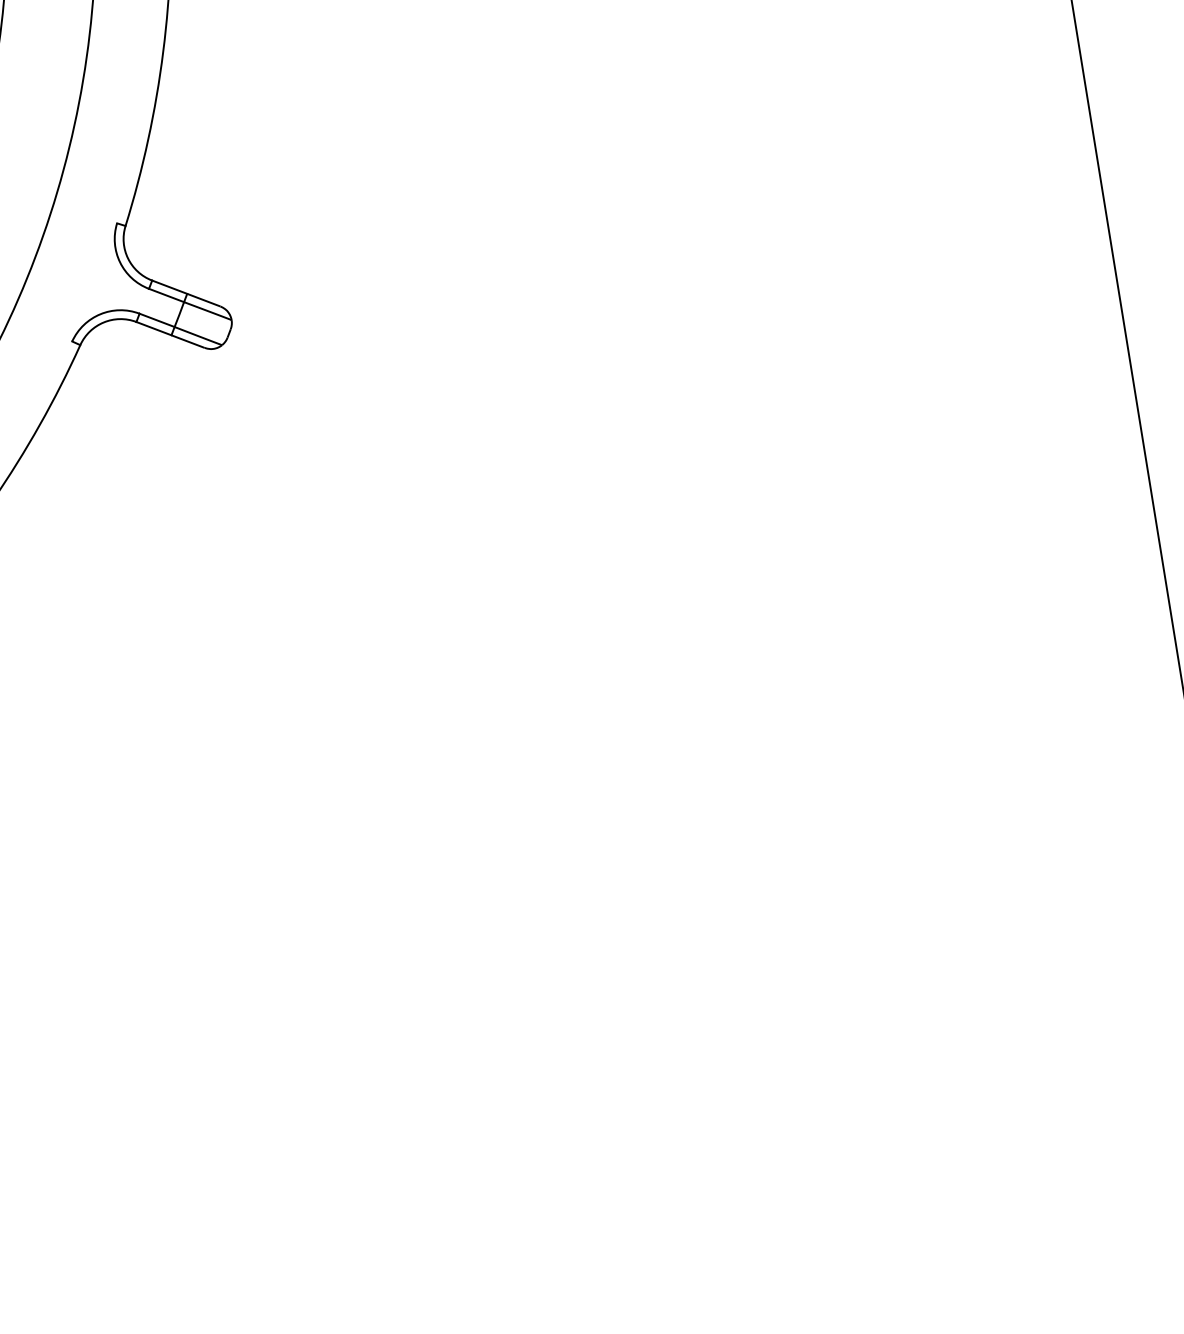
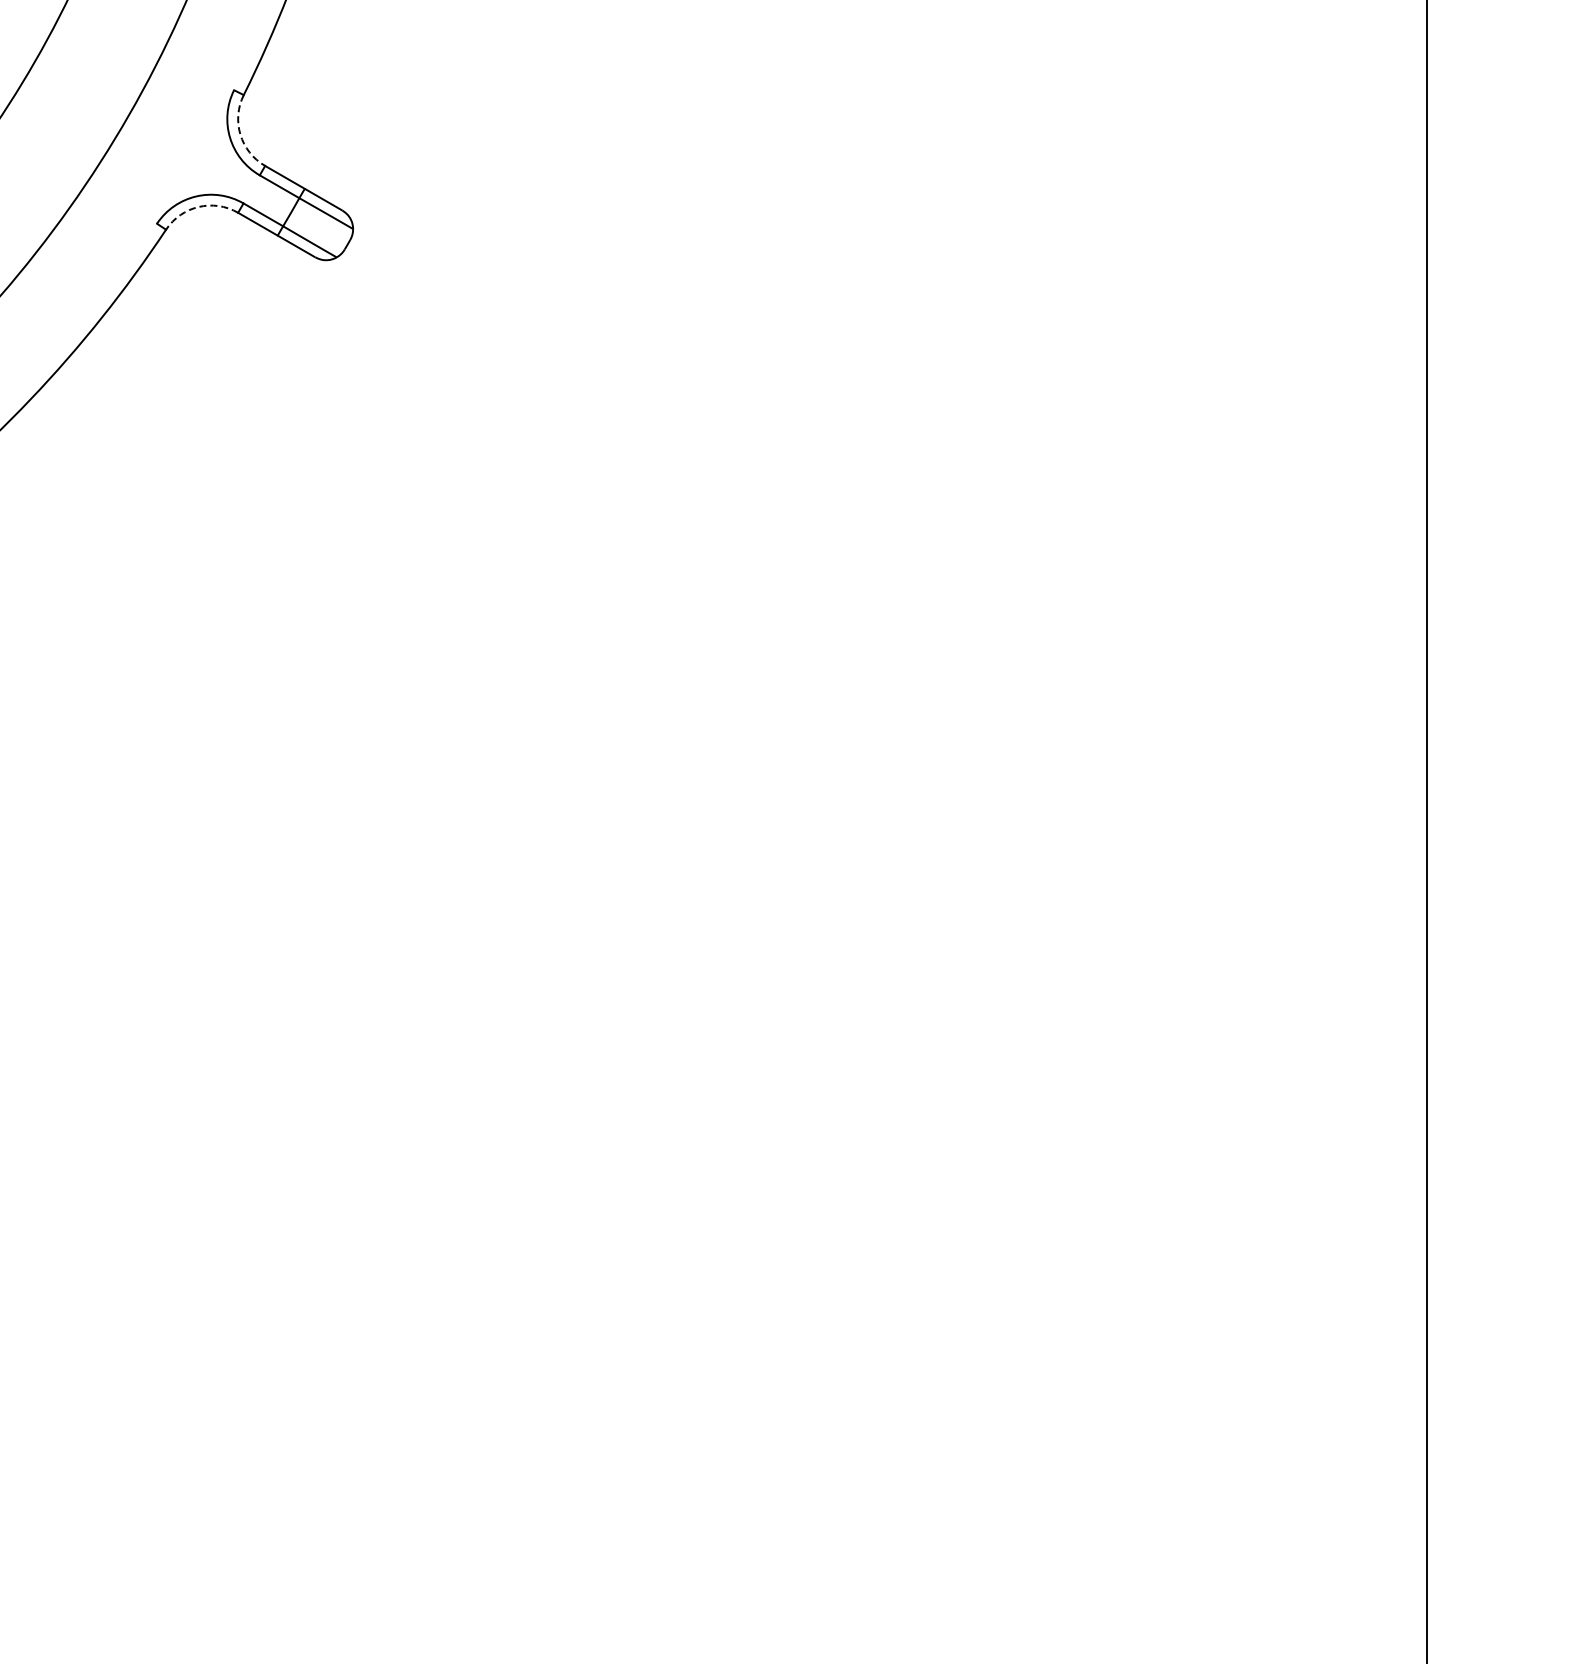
arc: (128, 258) -> (240, 134), solid -> dashed
arc: (103, 322) -> (198, 206), solid -> dashed

